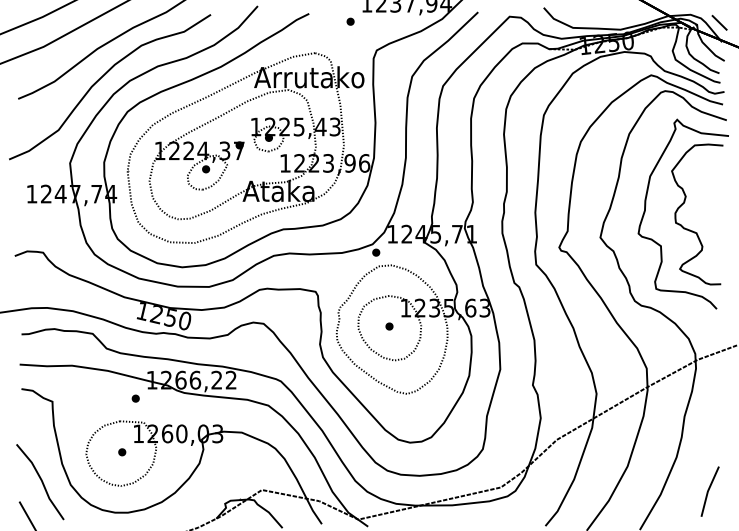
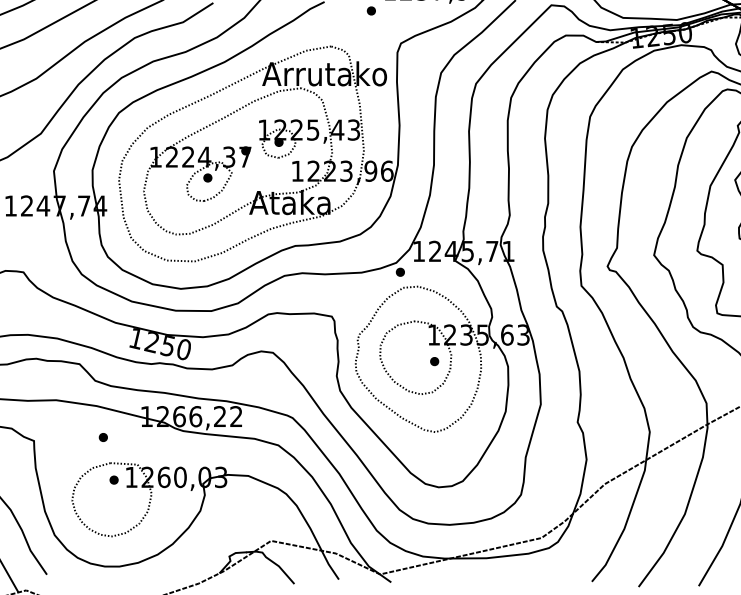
part: (389, 326) -> (434, 361), moved
part: (135, 398) -> (103, 437), moved
part: (122, 452) -> (114, 480), moved

